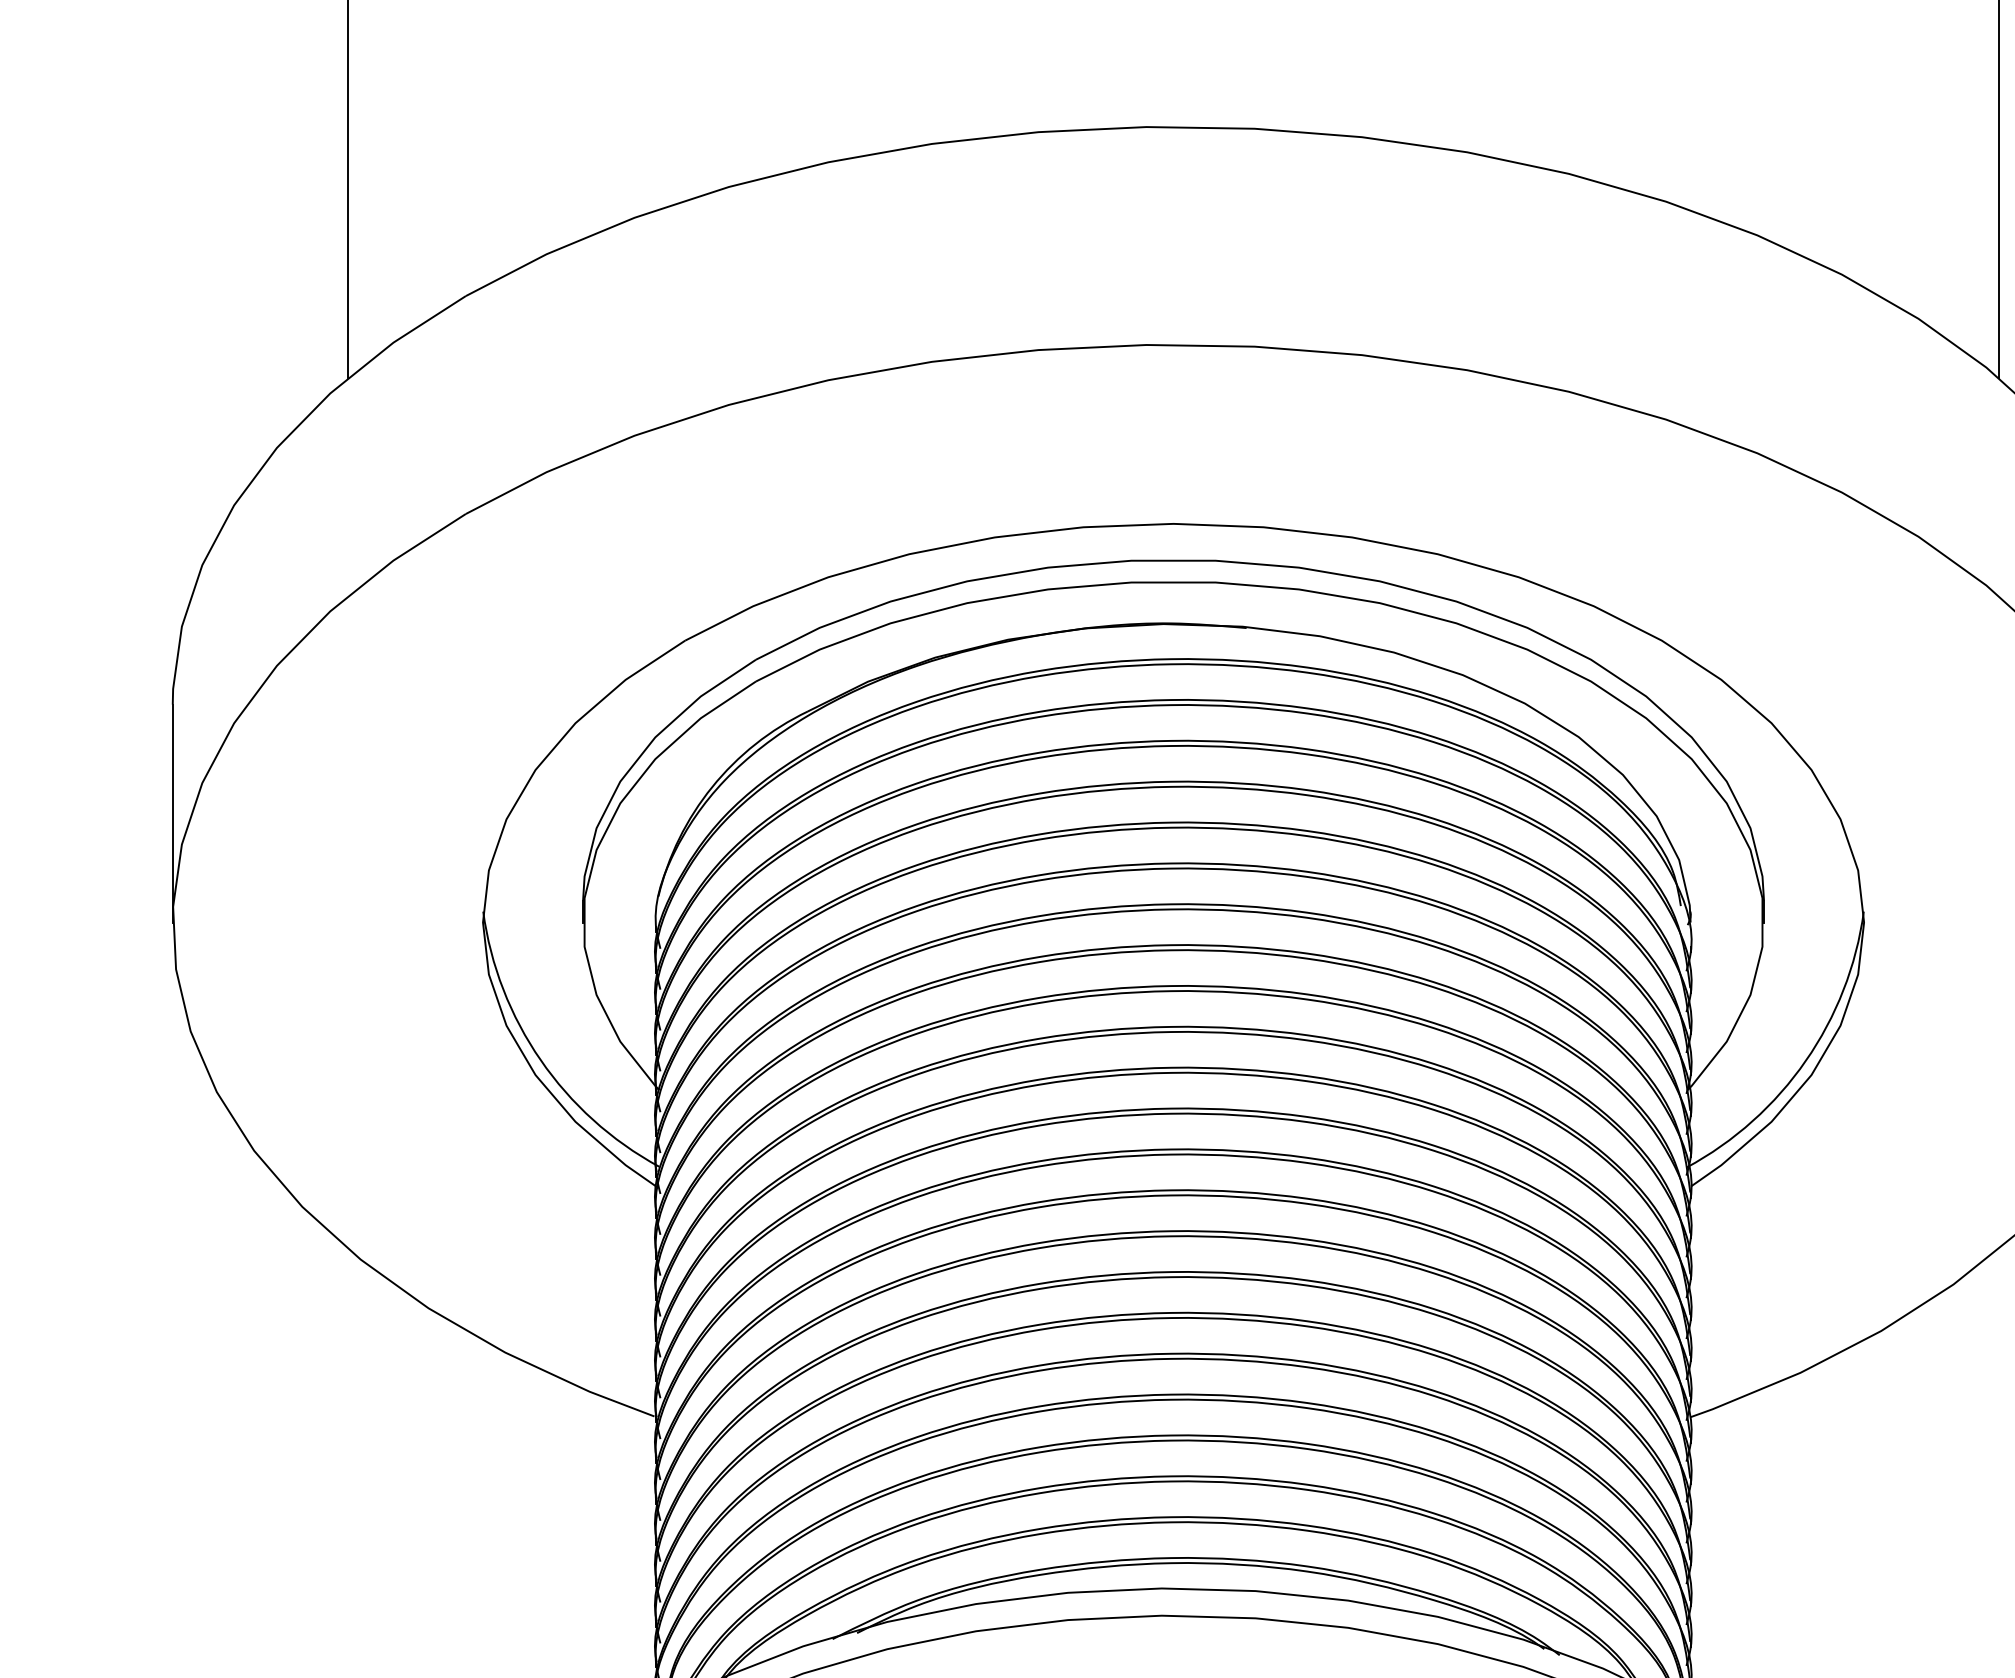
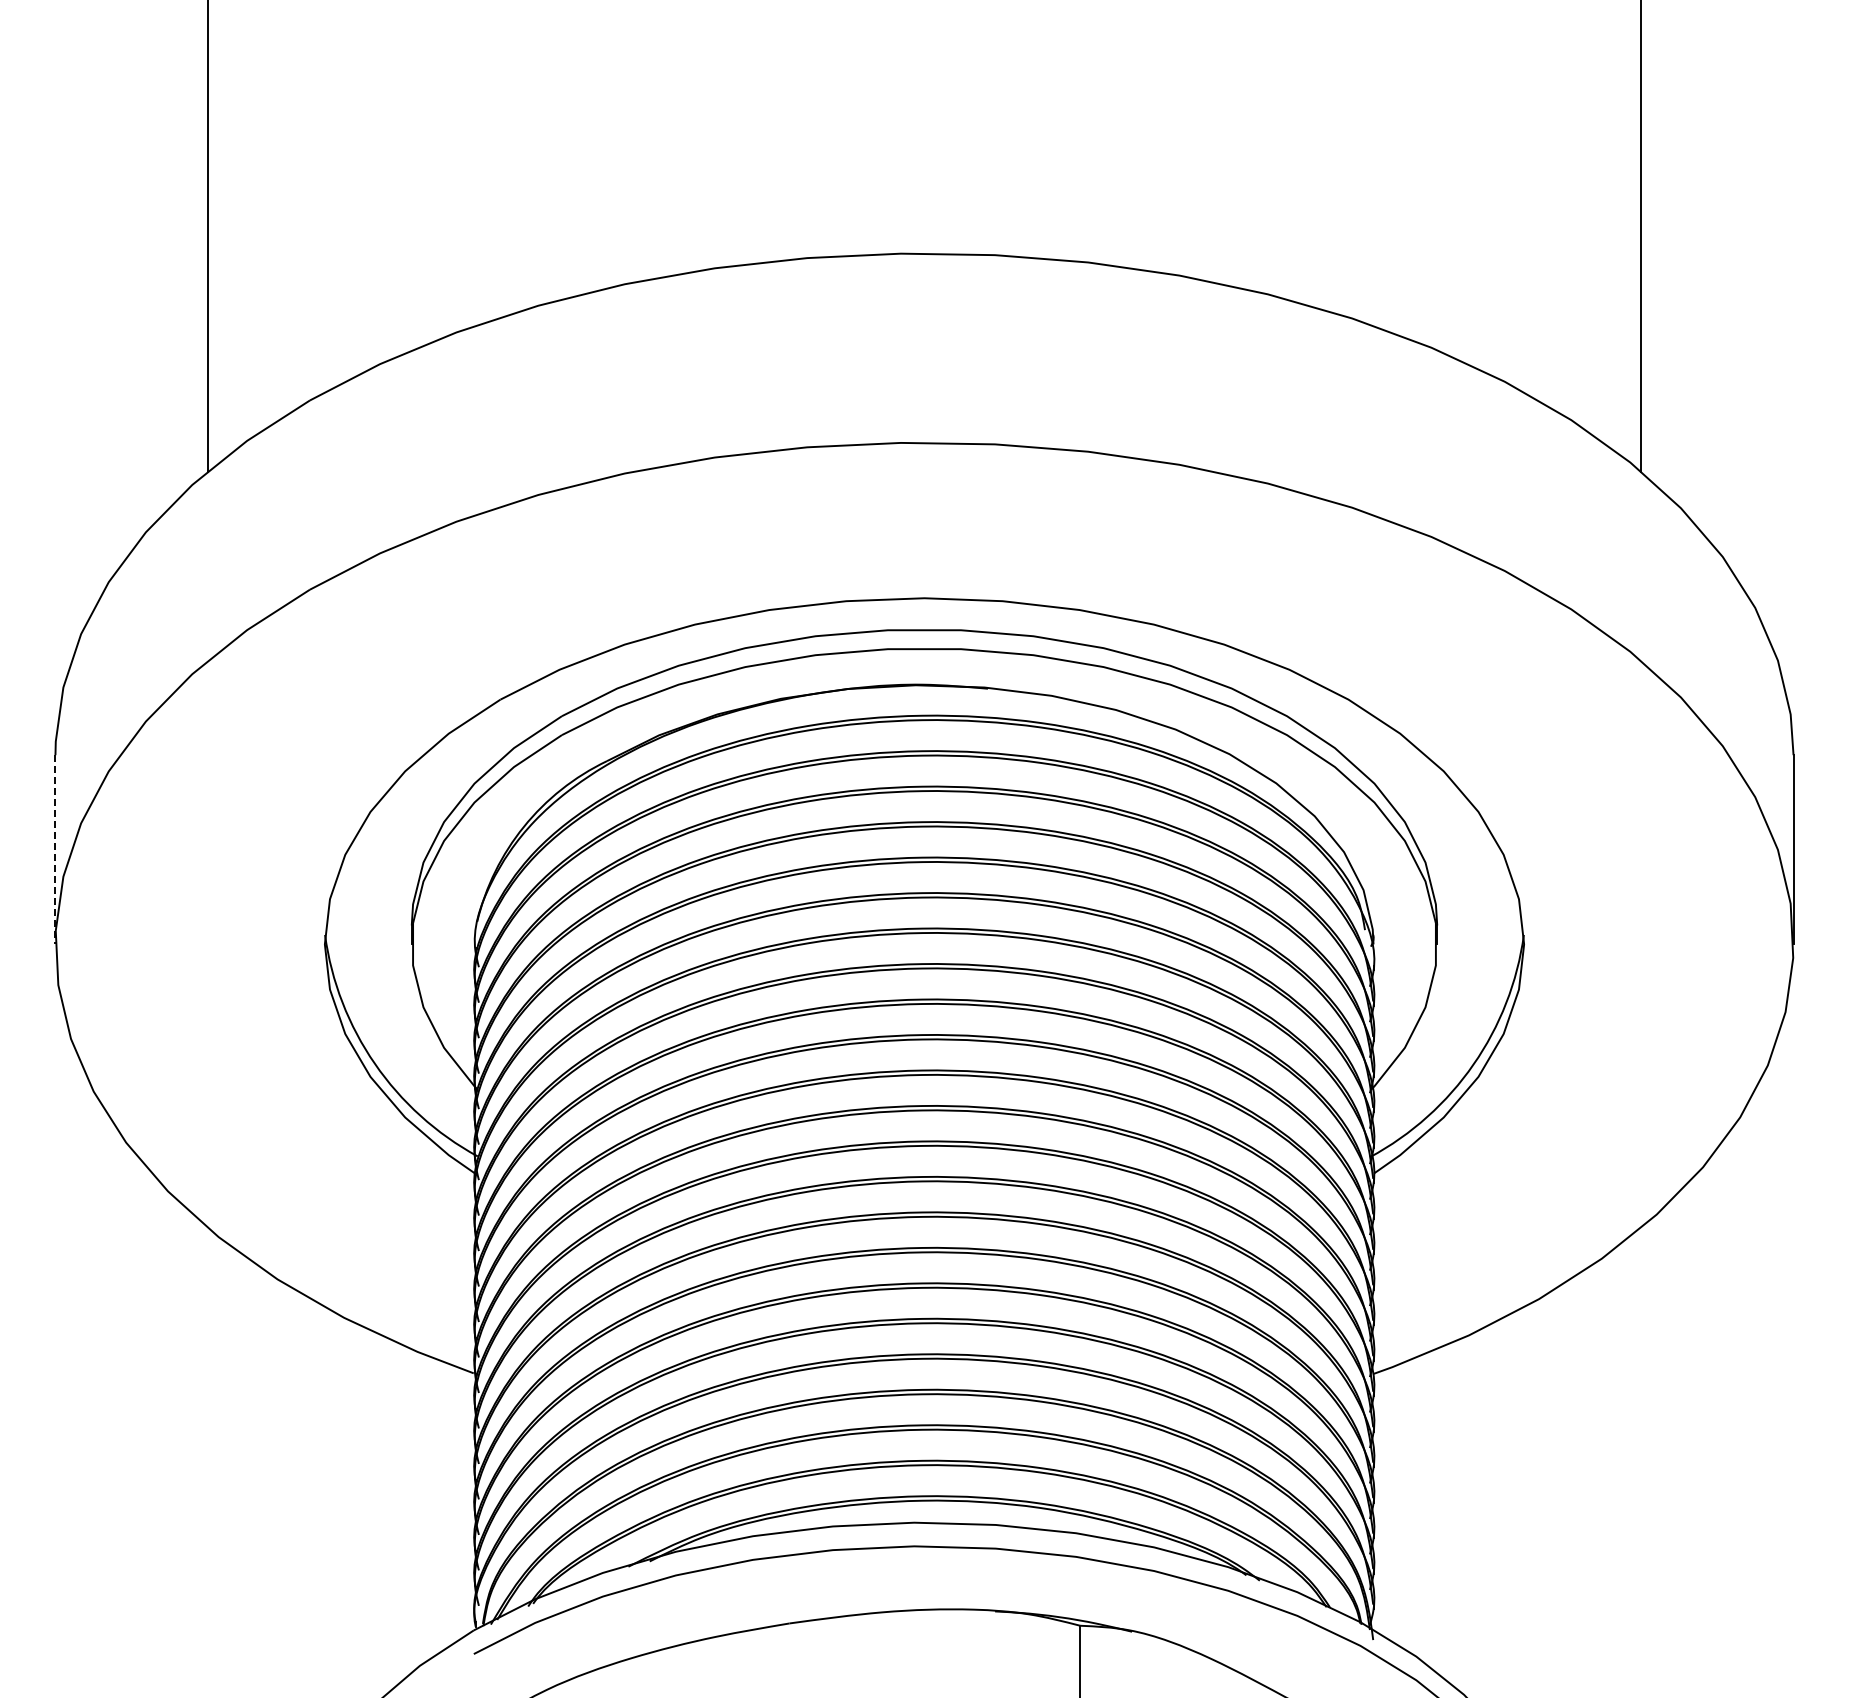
line: (172, 813) -> (55, 849), solid -> dashed

